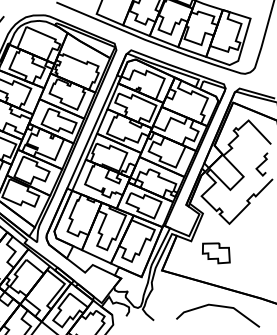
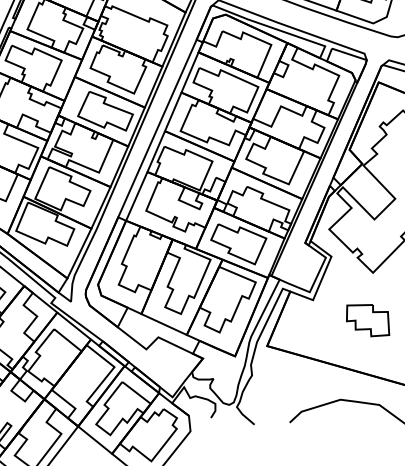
part: (216, 253) -> (368, 320), moved

